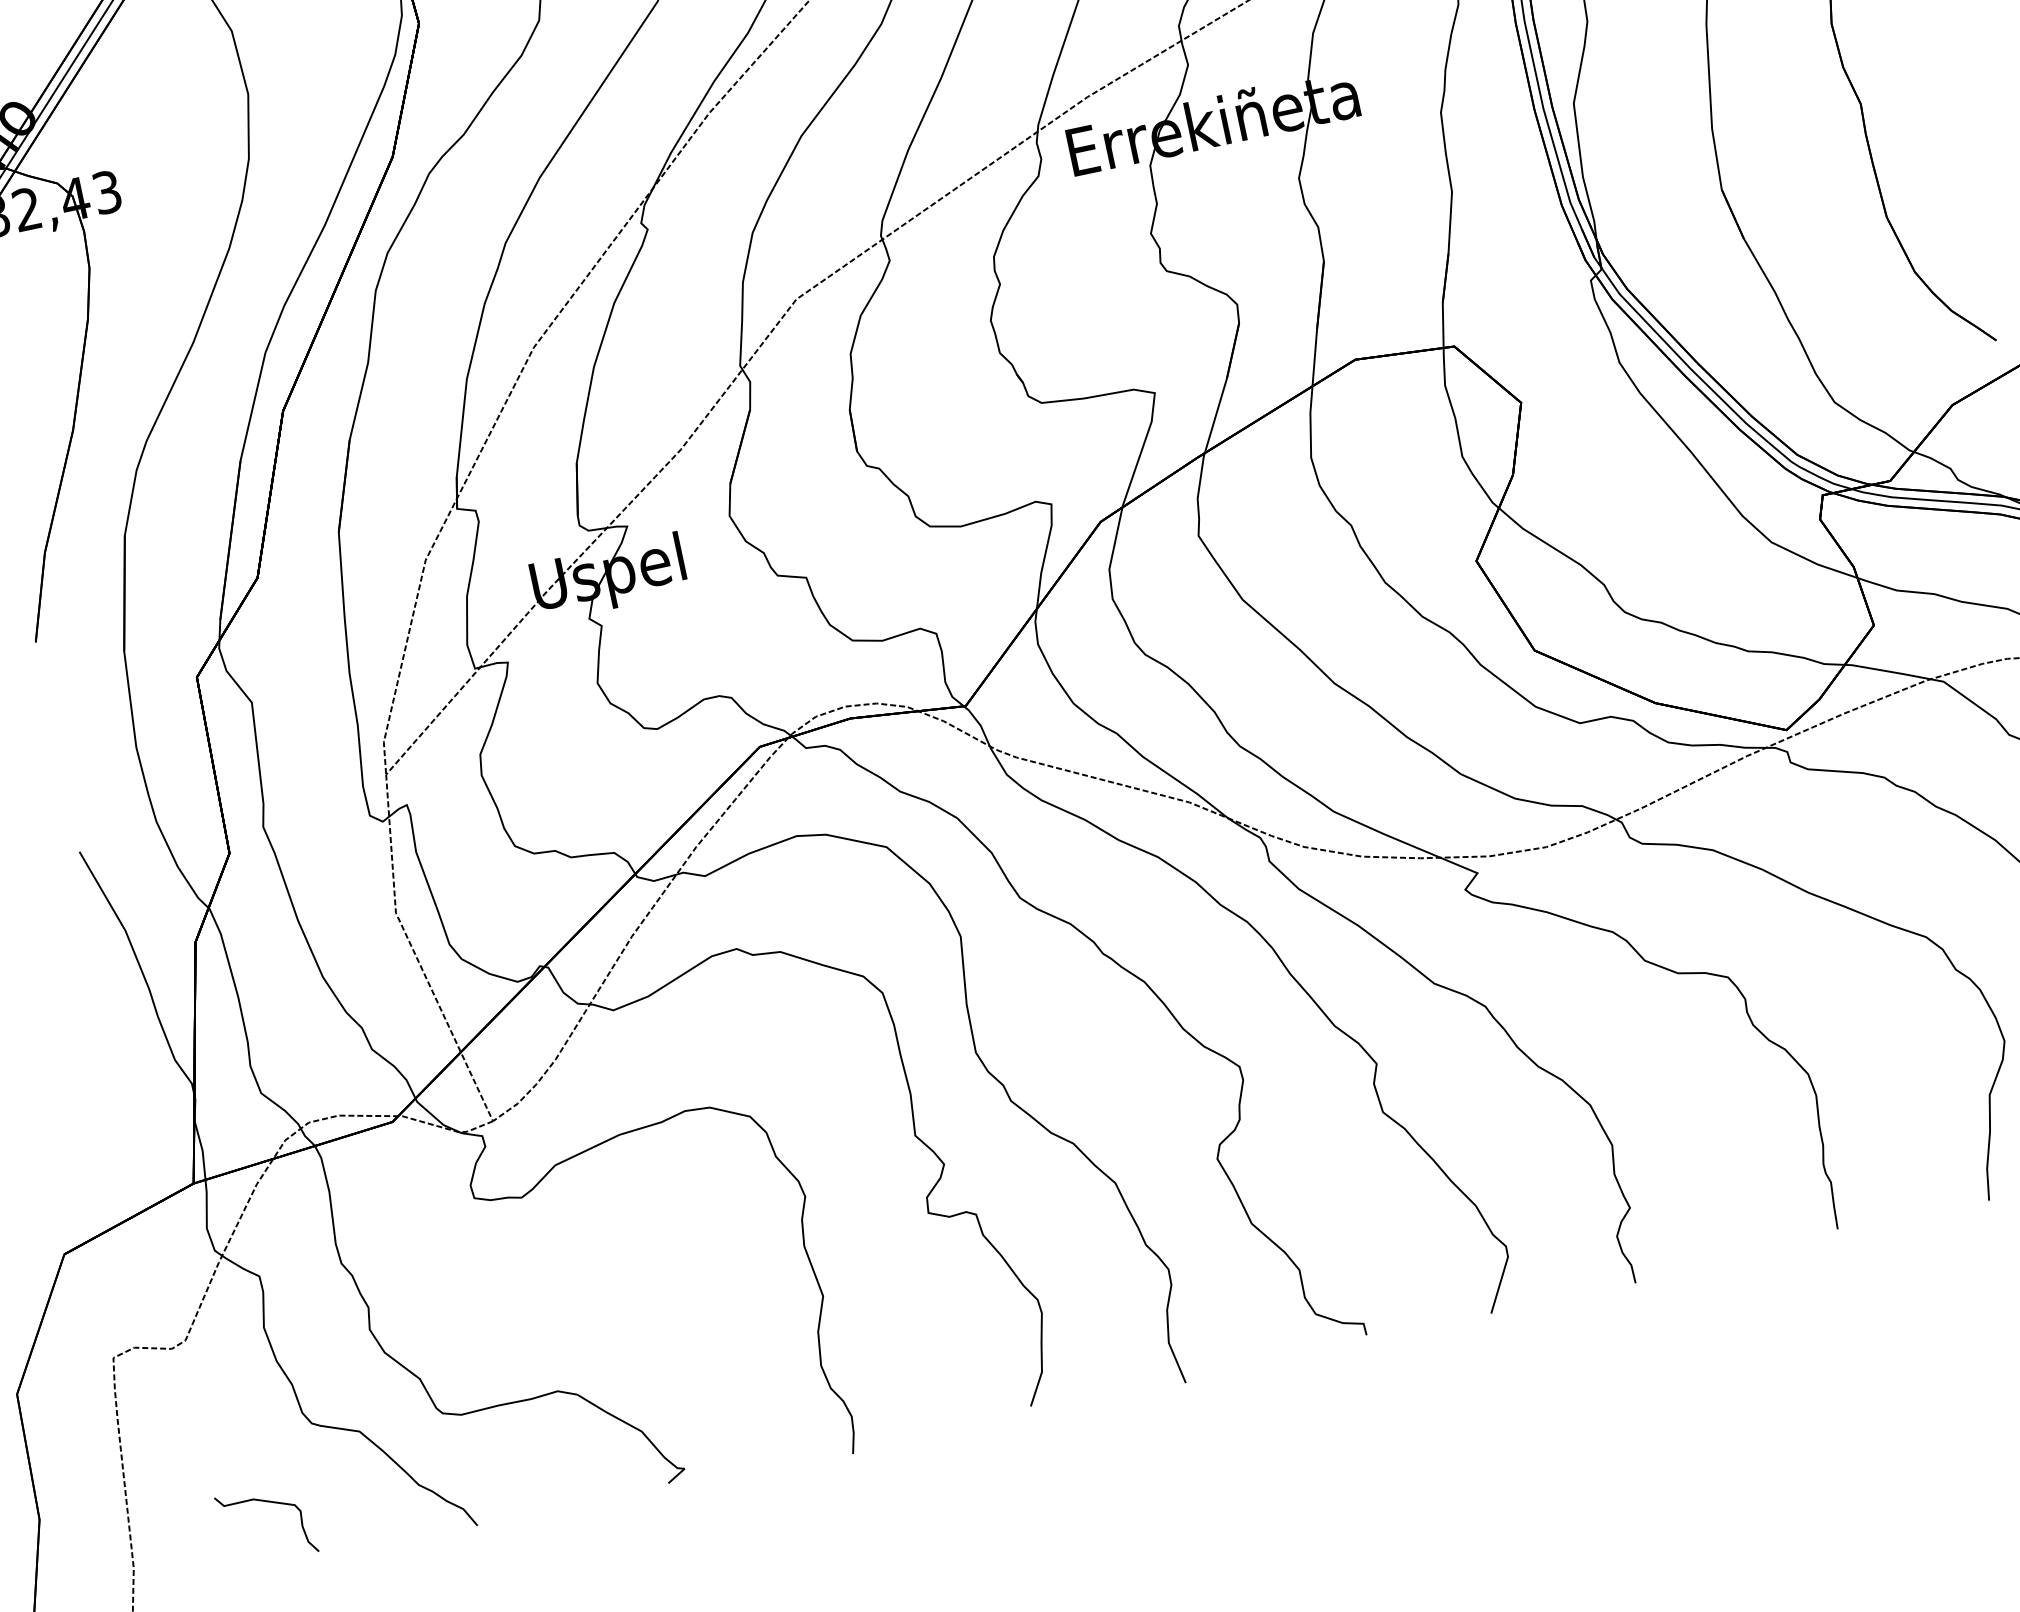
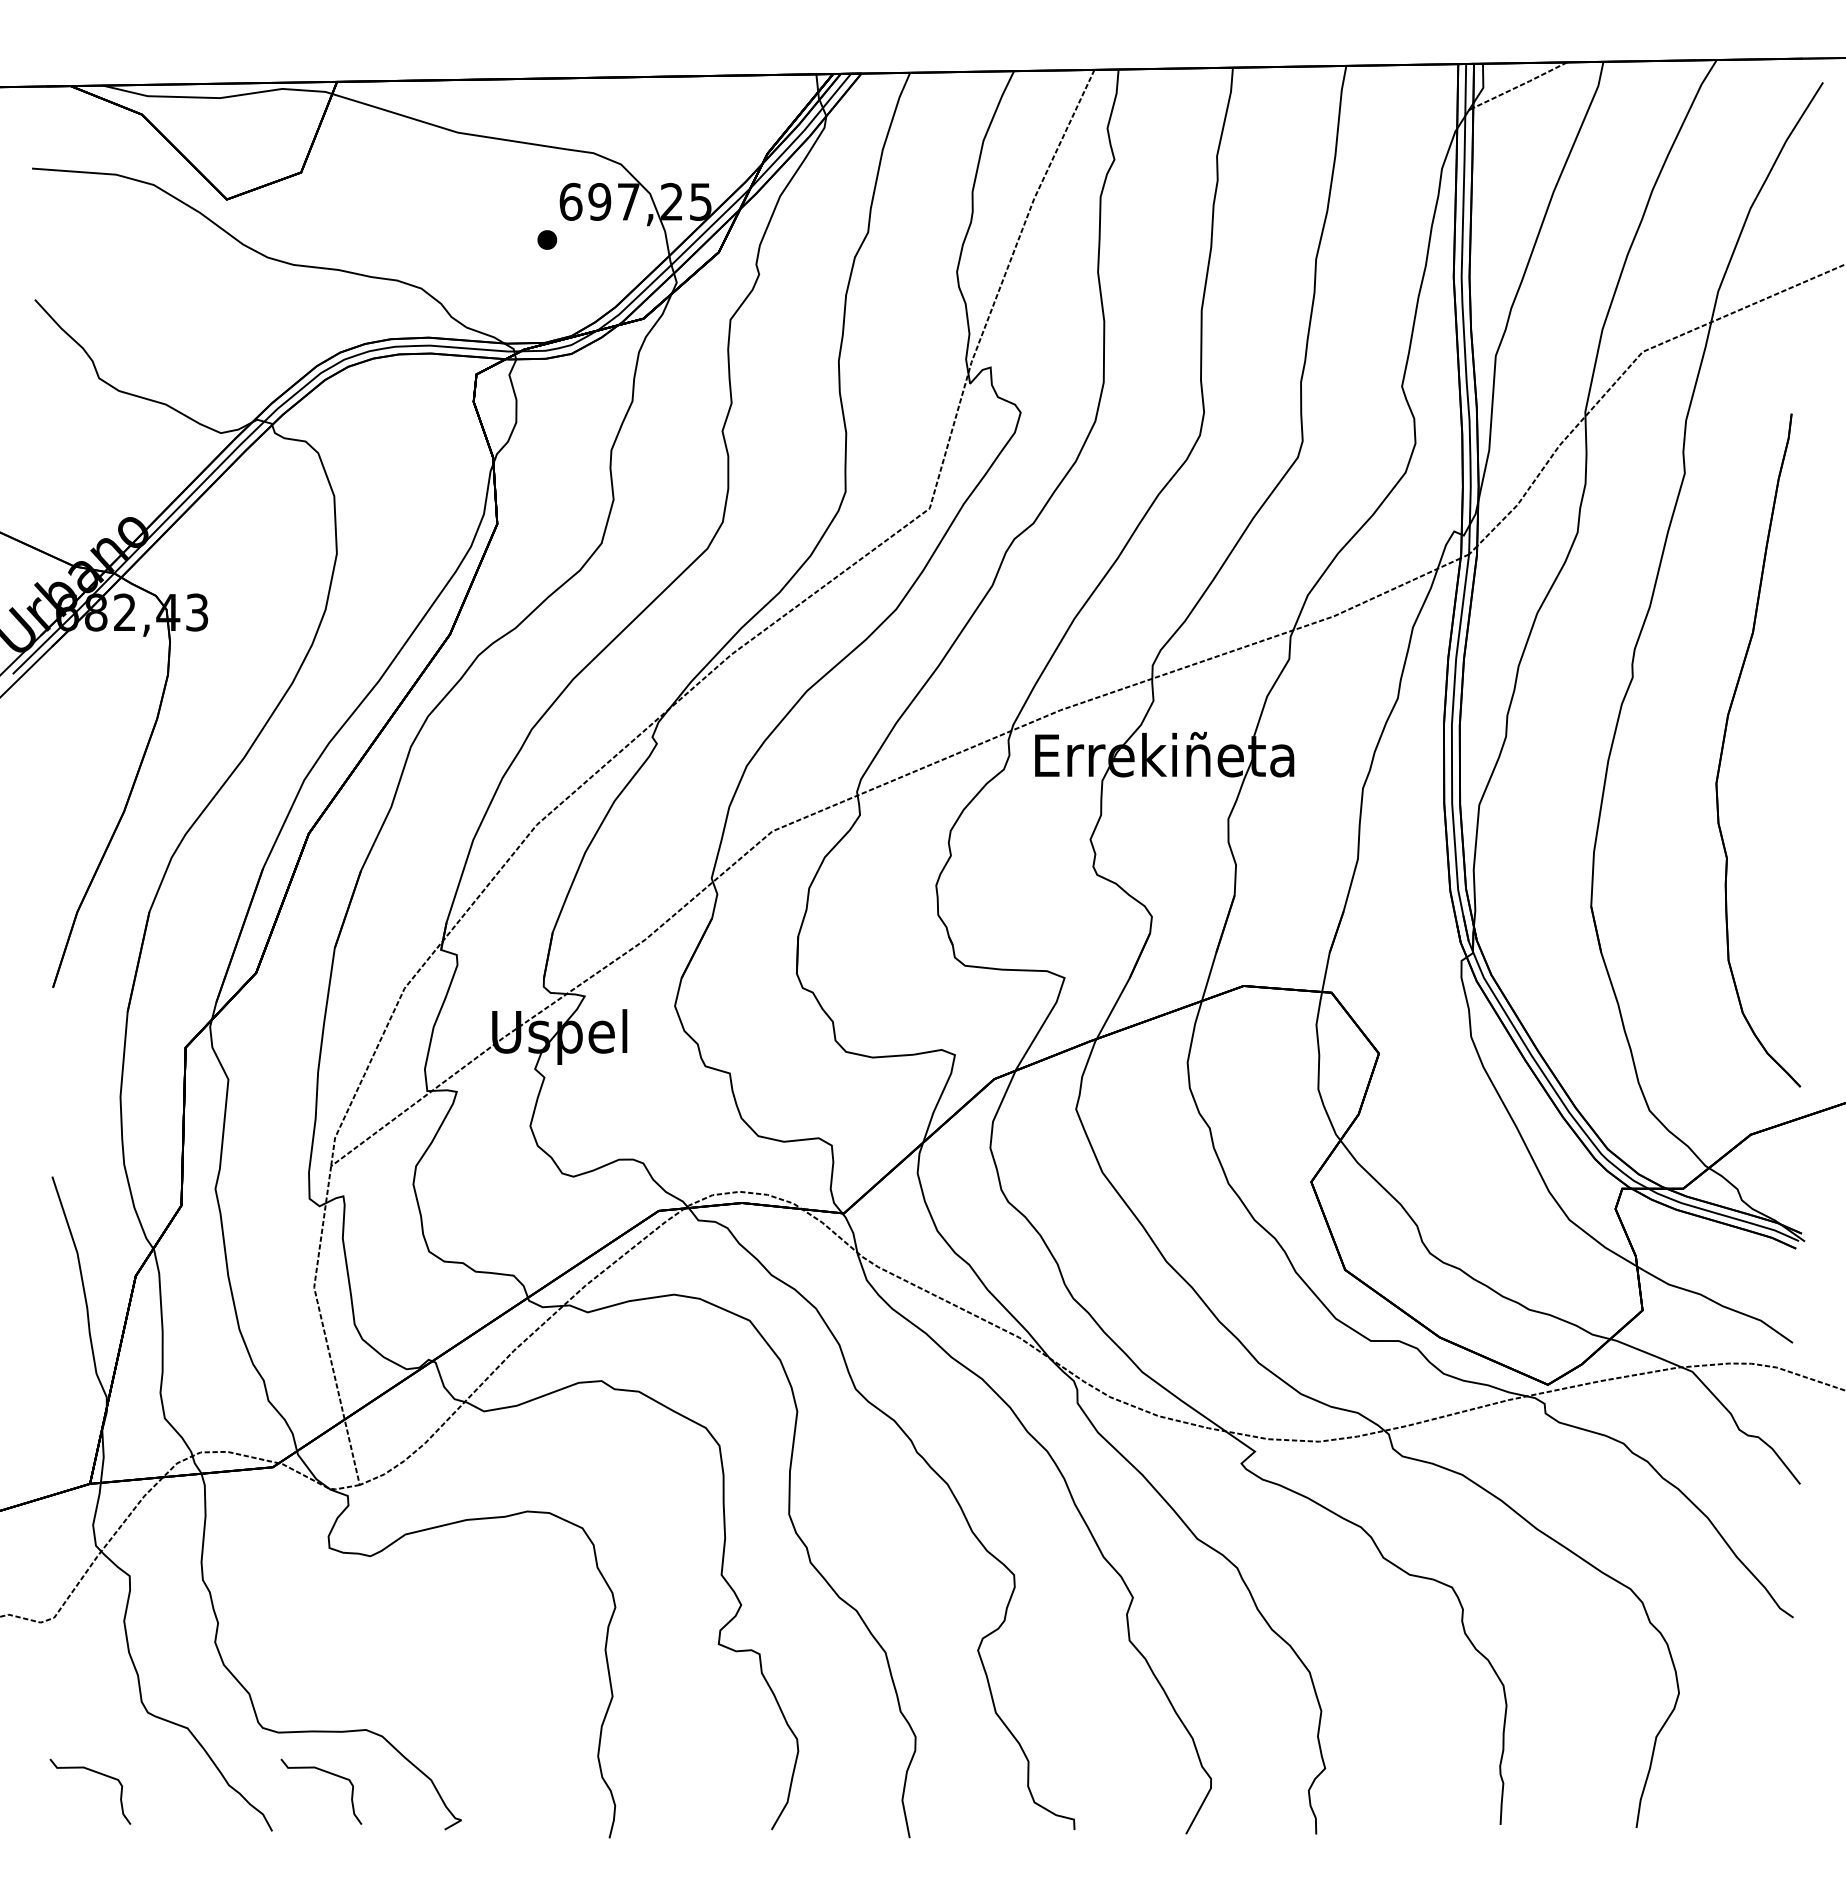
part: (525, 1448) -> (327, 1773), added

